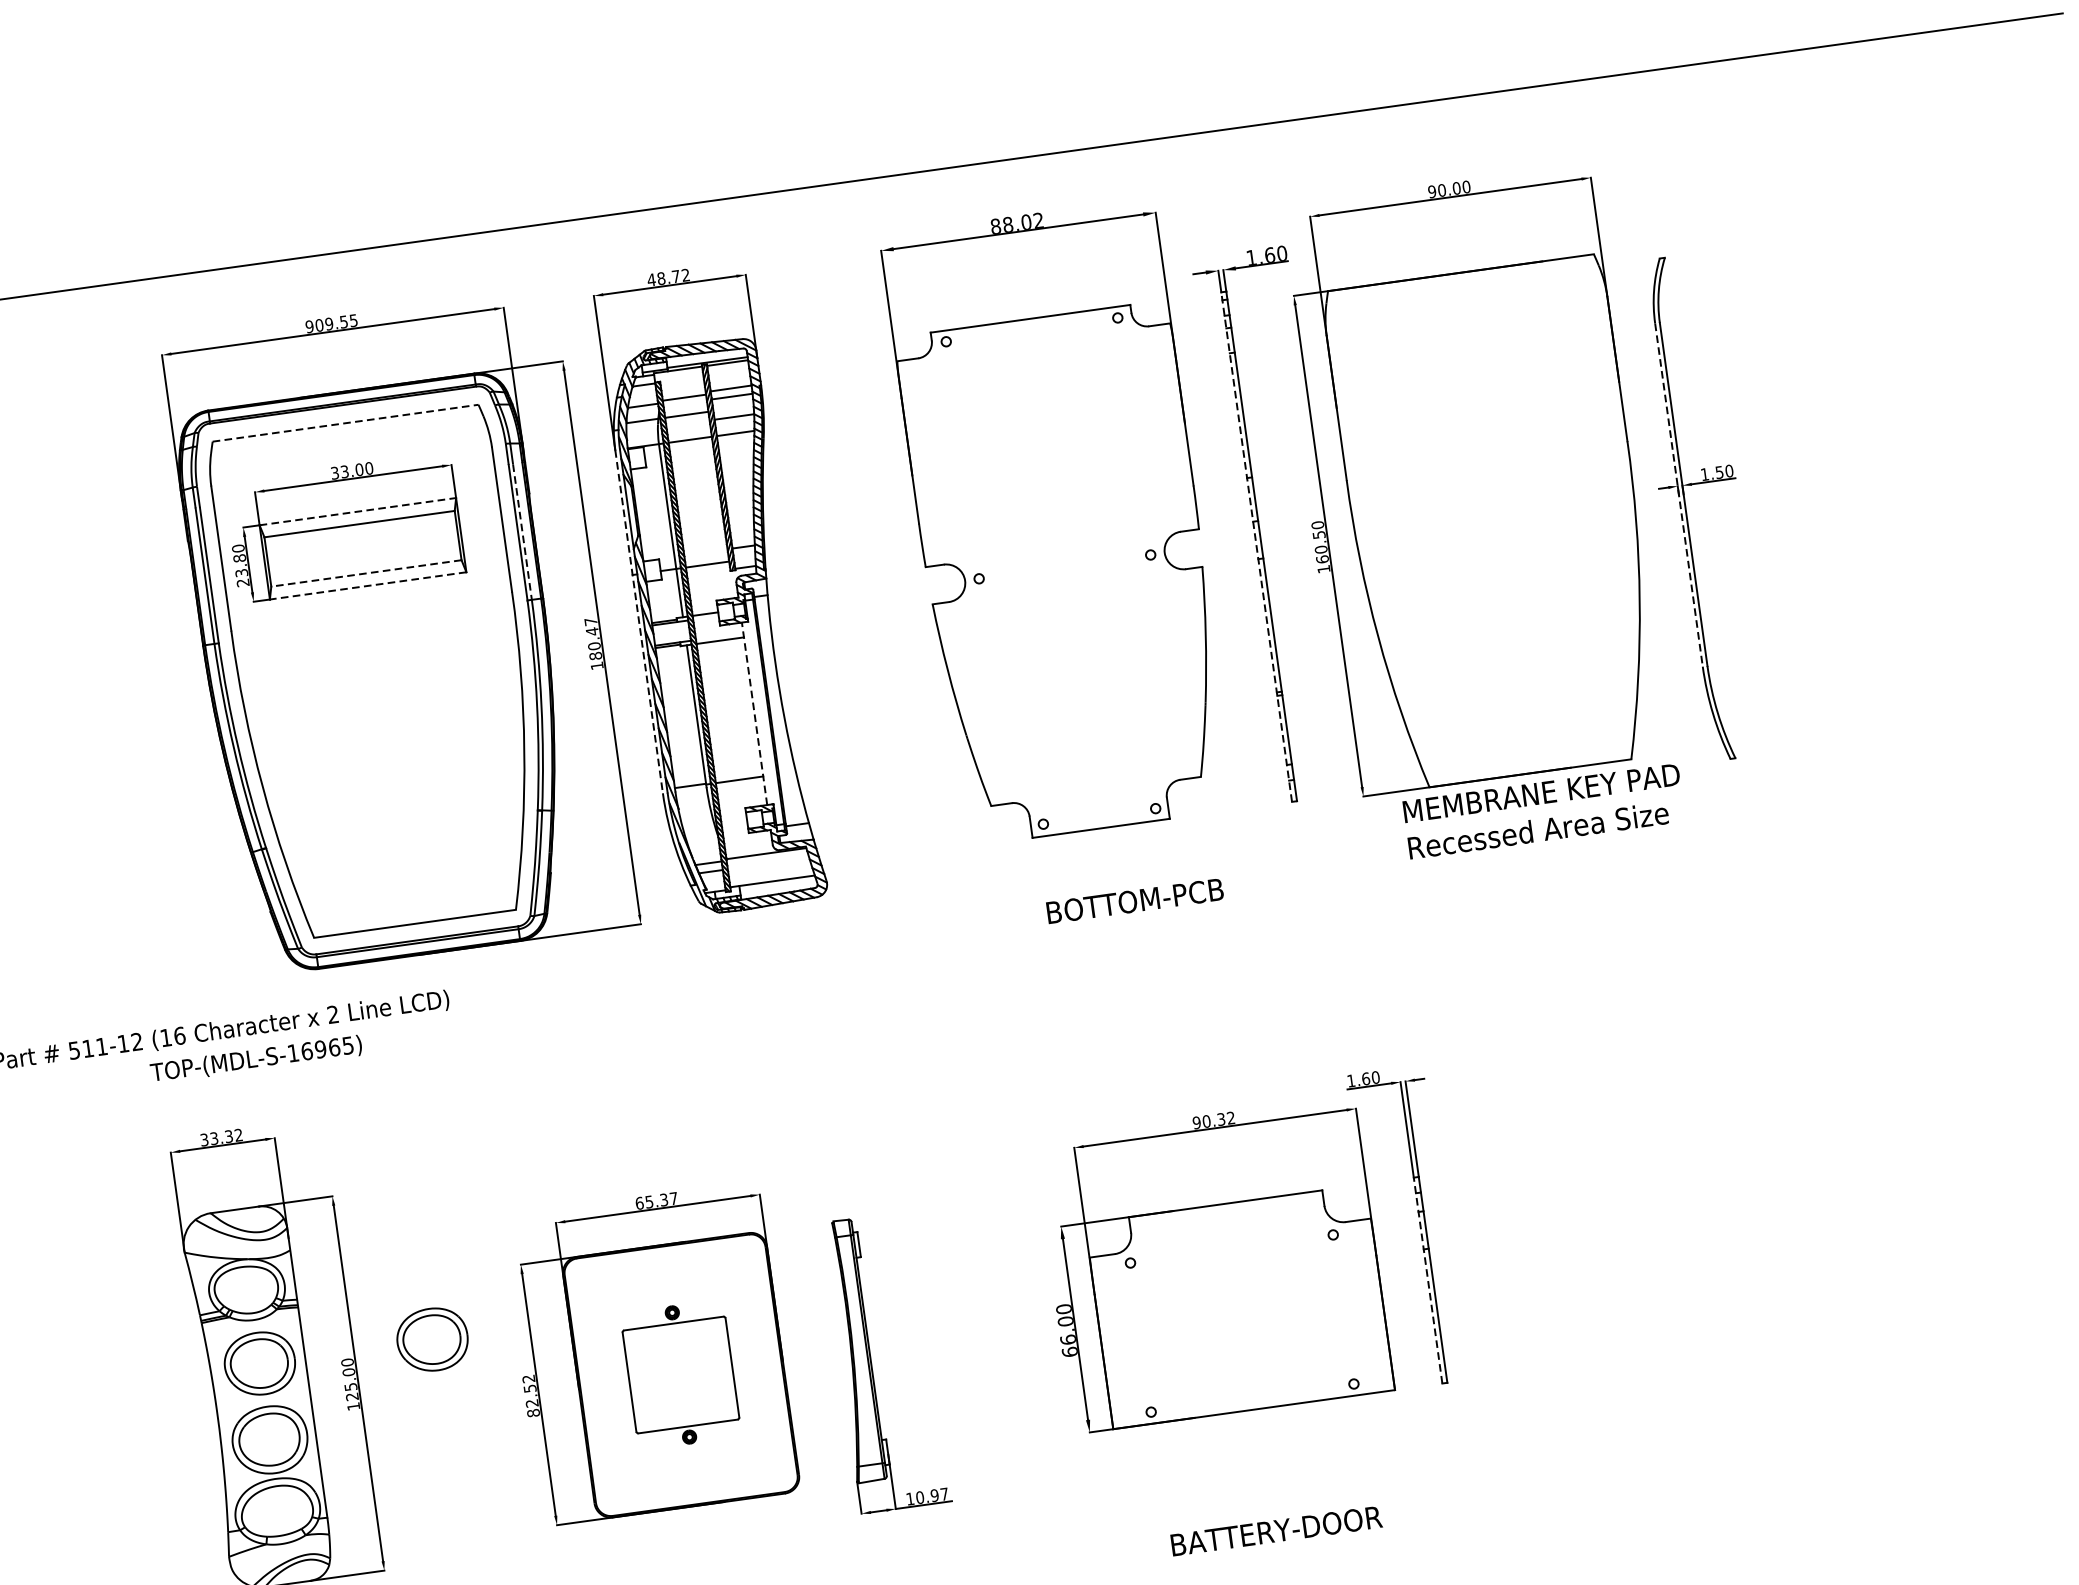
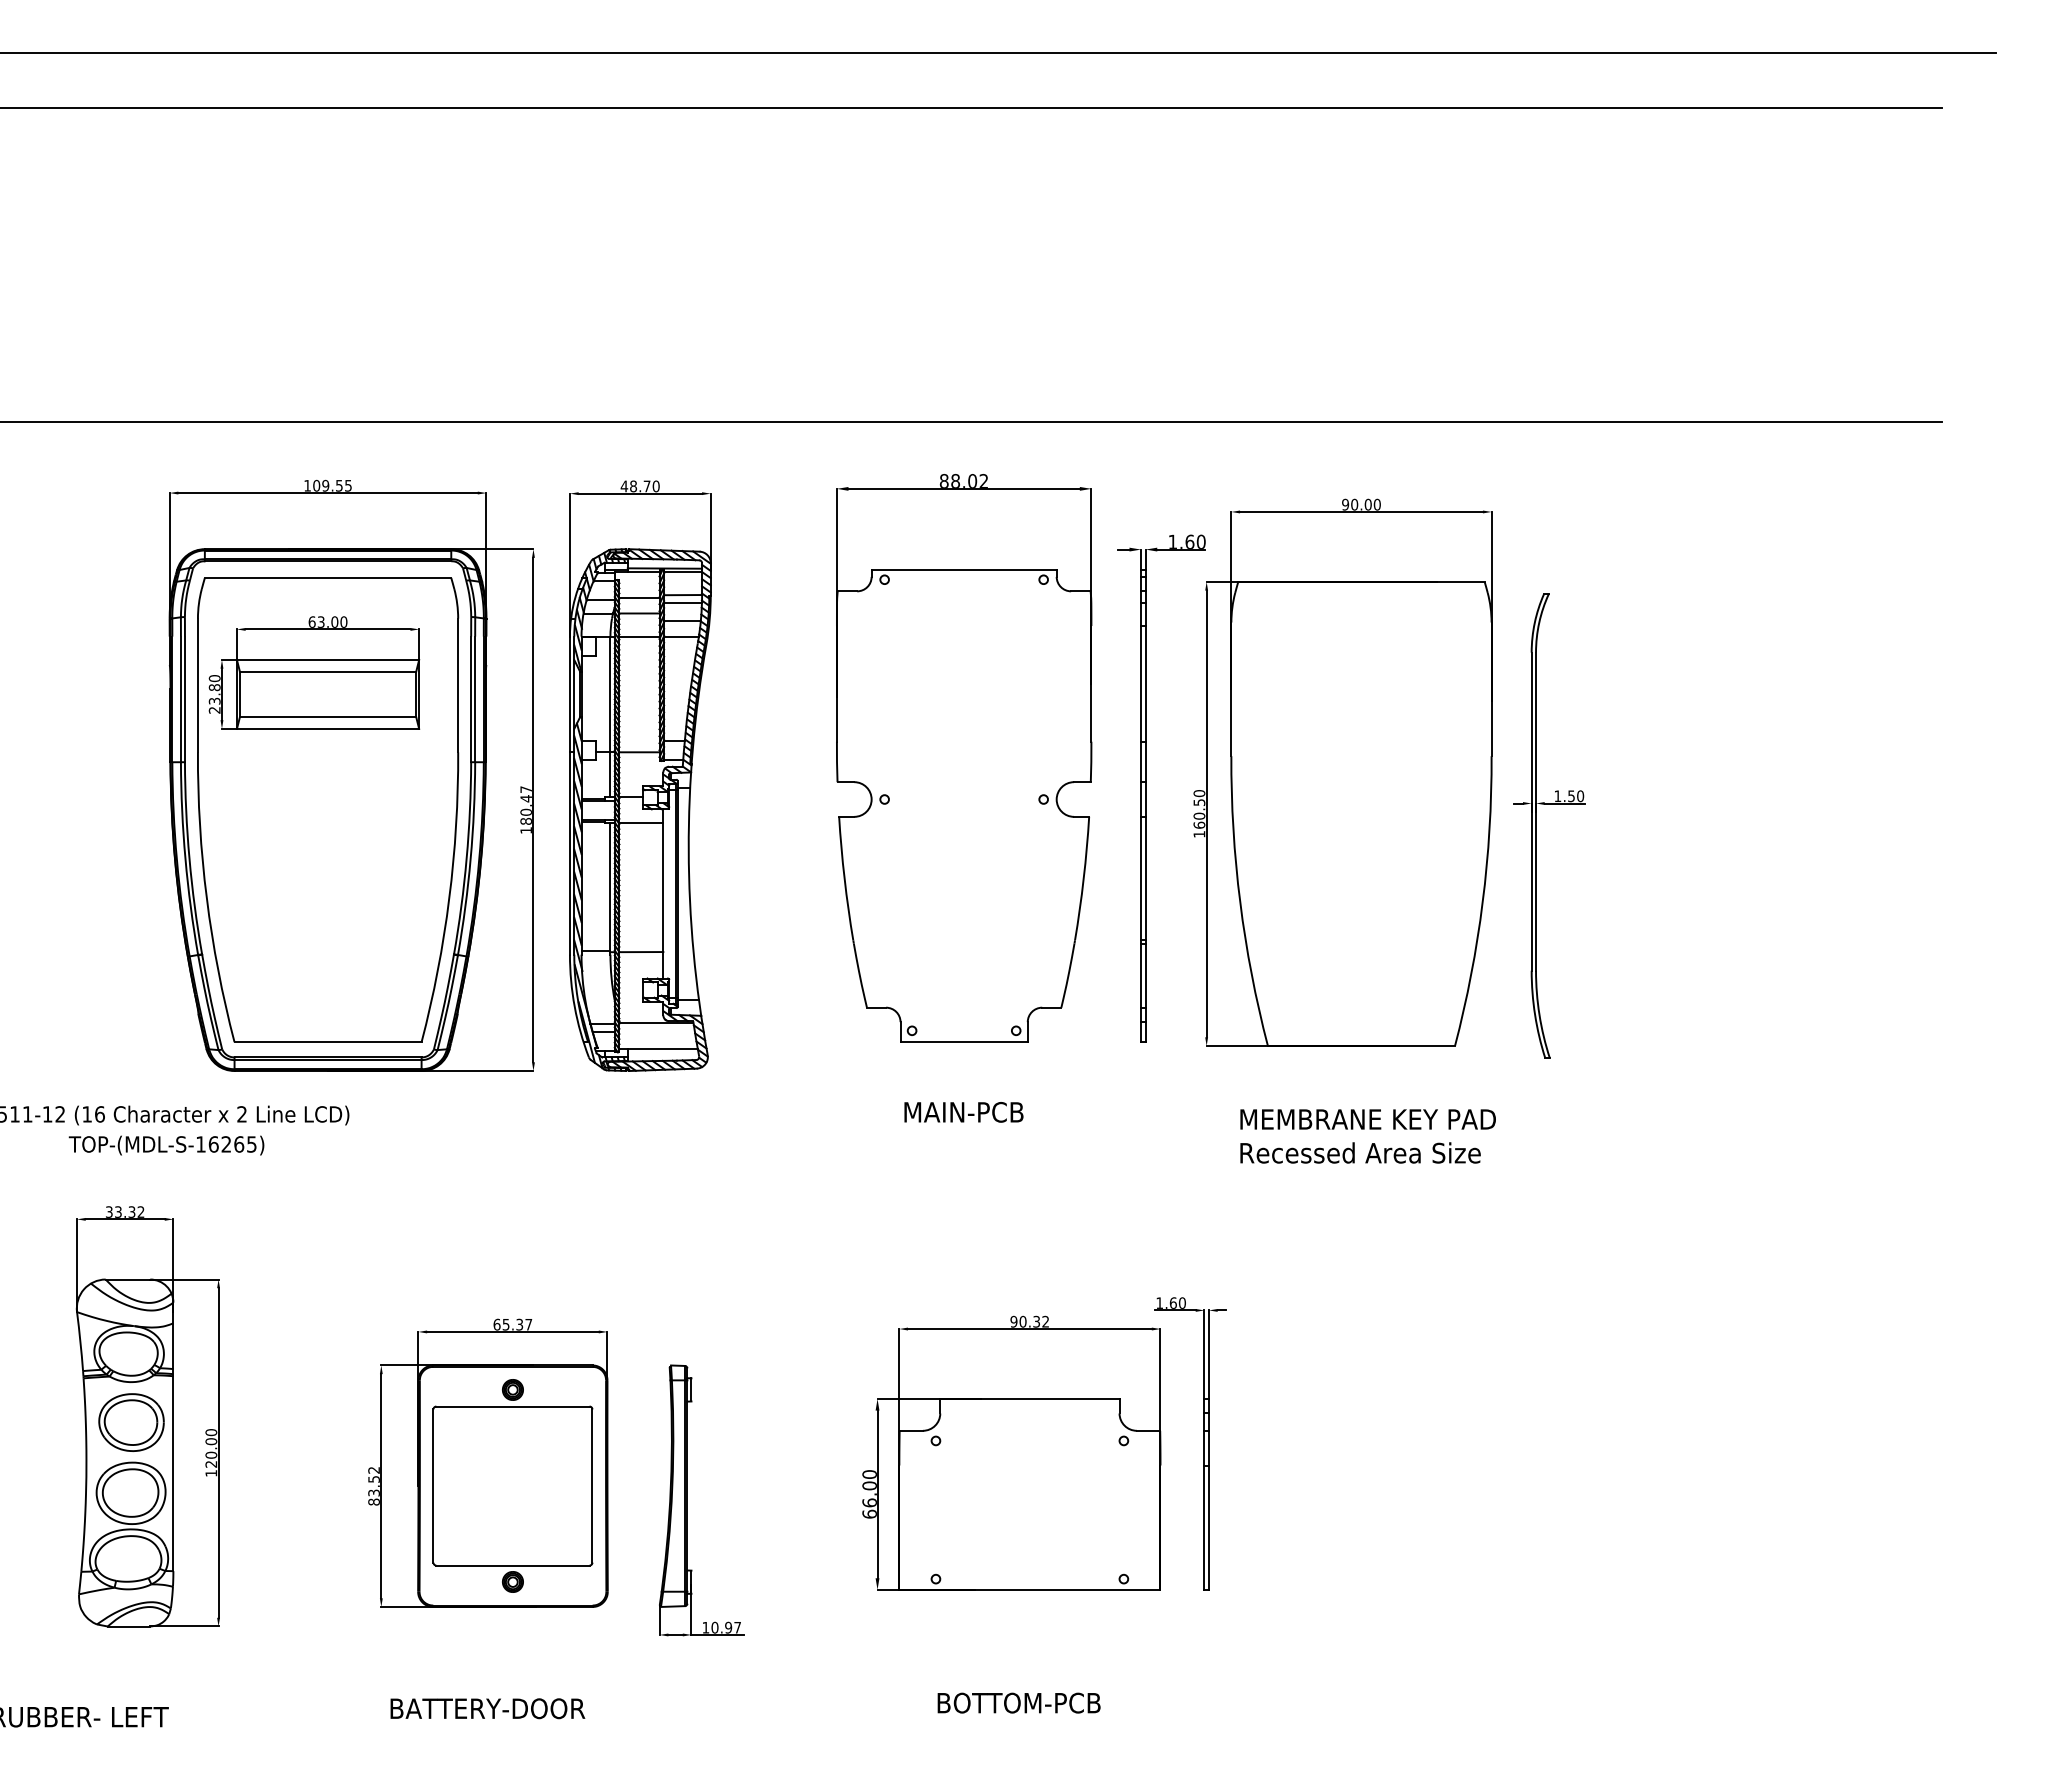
text: (685, 275) -> (655, 486), 48.72 -> 48.70
text: (309, 326) -> (307, 485), 909.55 -> 109.55
line: (346, 423) -> (328, 578), dashed -> solid
text: (334, 472) -> (311, 621), 33.00 -> 63.00
line: (1678, 495) -> (1531, 812), dashed -> solid
line: (358, 512) -> (328, 660), dashed -> solid
line: (522, 532) -> (475, 699), dashed -> solid
line: (1257, 546) -> (1141, 805), dashed -> solid
line: (365, 573) -> (327, 717), dashed -> solid
line: (367, 585) -> (327, 728), dashed -> solid
line: (638, 622) -> (569, 796), dashed -> solid
line: (754, 713) -> (663, 893), dashed -> solid
text: (1543, 811) -> (1367, 1136), moved
text: (1135, 901) -> (986, 1112), BOTTOM-PCB -> MAIN-PCB
text: (320, 1049) -> (226, 1144), TOP-(MDL-S-16965) -> TOP-(MDL-S-16265)
line: (1428, 1279) -> (1204, 1493), dashed -> solid
part: (432, 1339) -> (291, 1422), removed
part: (680, 1374) -> (512, 1485), size x1.67
text: (351, 1386) -> (211, 1454), 125.00 -> 120.00
text: (531, 1402) -> (373, 1492), 82.52 -> 83.52
text: (1284, 1529) -> (1042, 1702), BATTERY-DOOR -> BOTTOM-PCB

